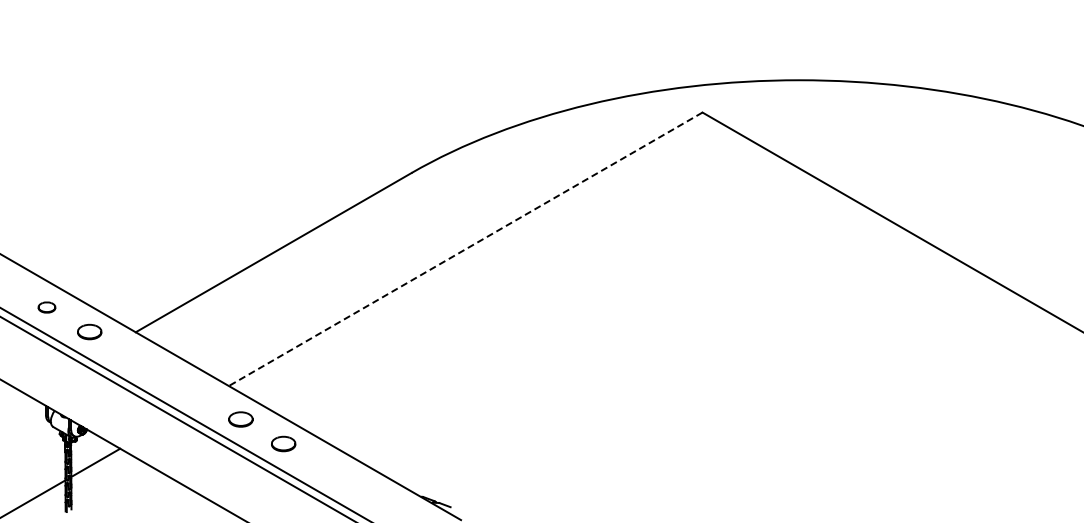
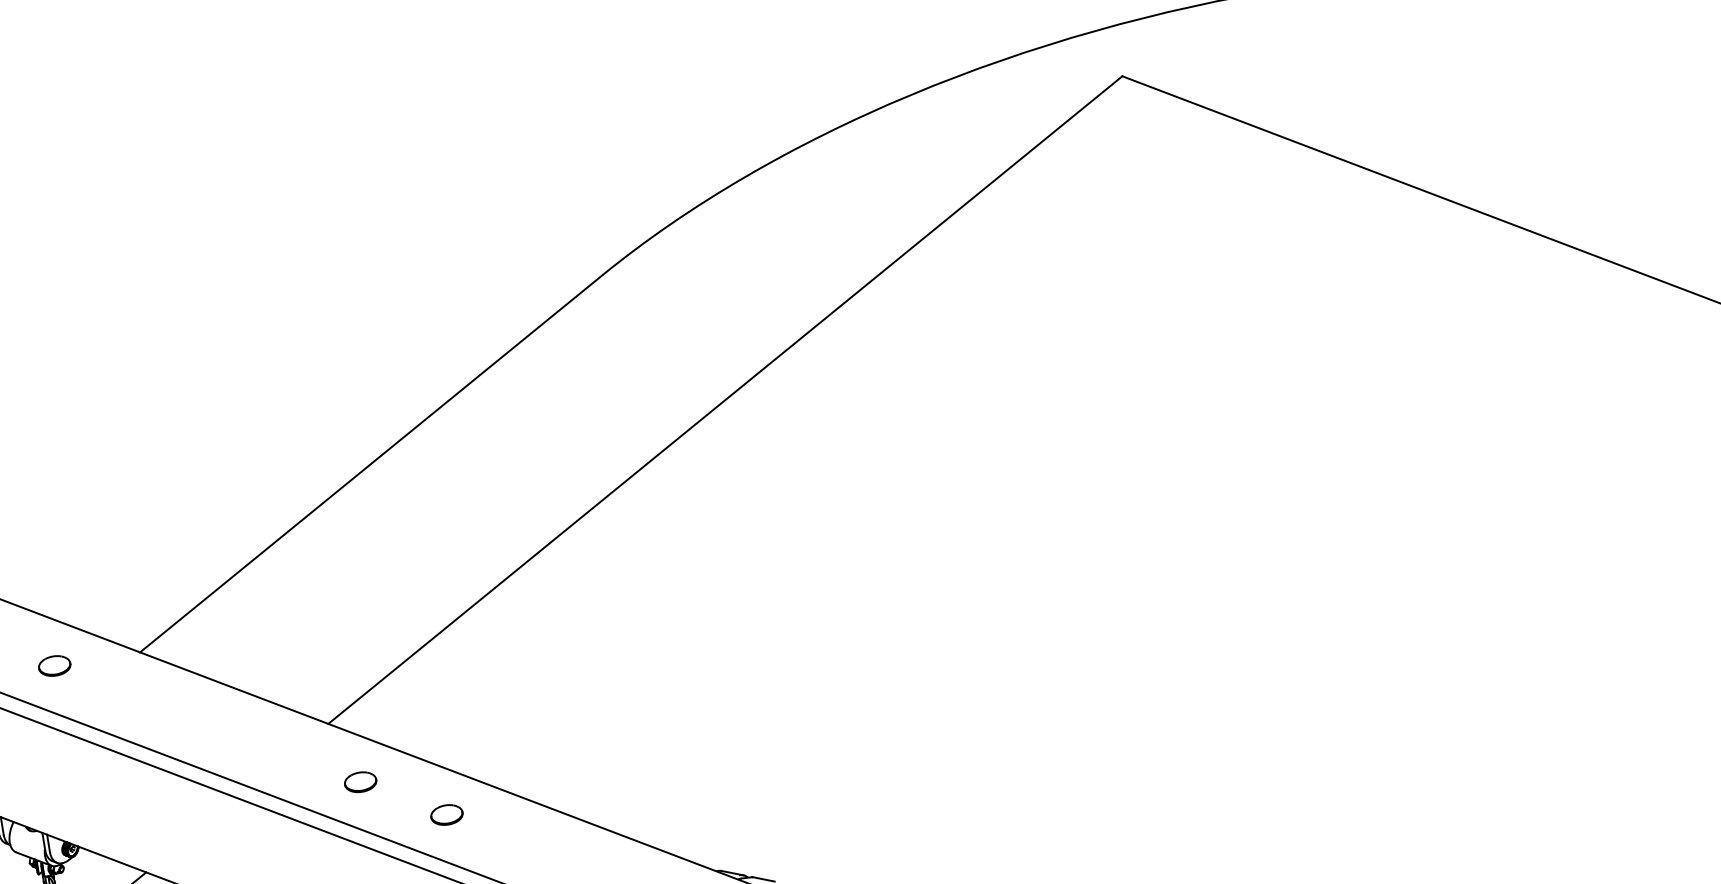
line: (465, 249) -> (725, 400), dashed -> solid
part: (89, 332) -> (54, 666), size x0.71
part: (240, 419) -> (359, 782), size x0.71
part: (283, 444) -> (446, 815), size x0.71

